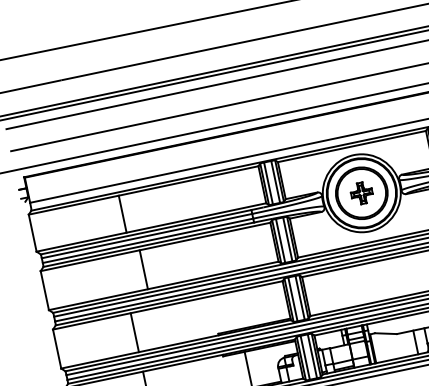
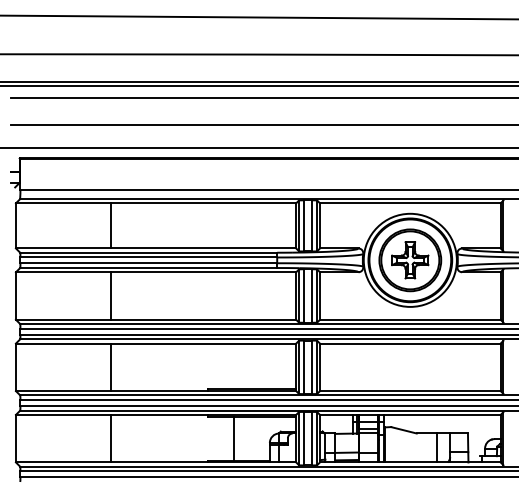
part: (361, 193) -> (410, 260), size x1.43
line: (122, 213) -> (110, 225), moved
line: (143, 269) -> (110, 295), moved

